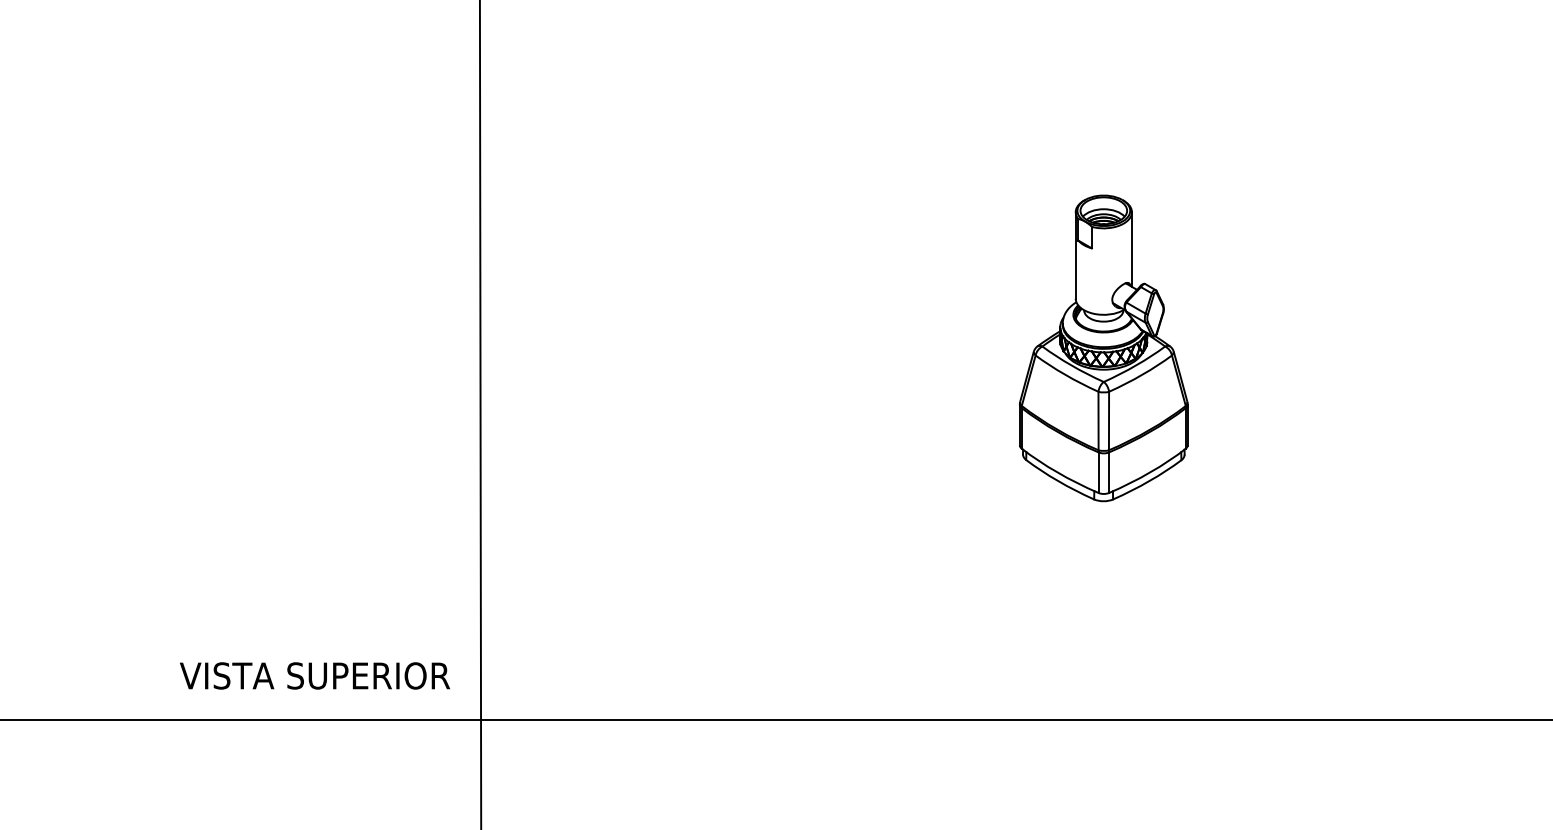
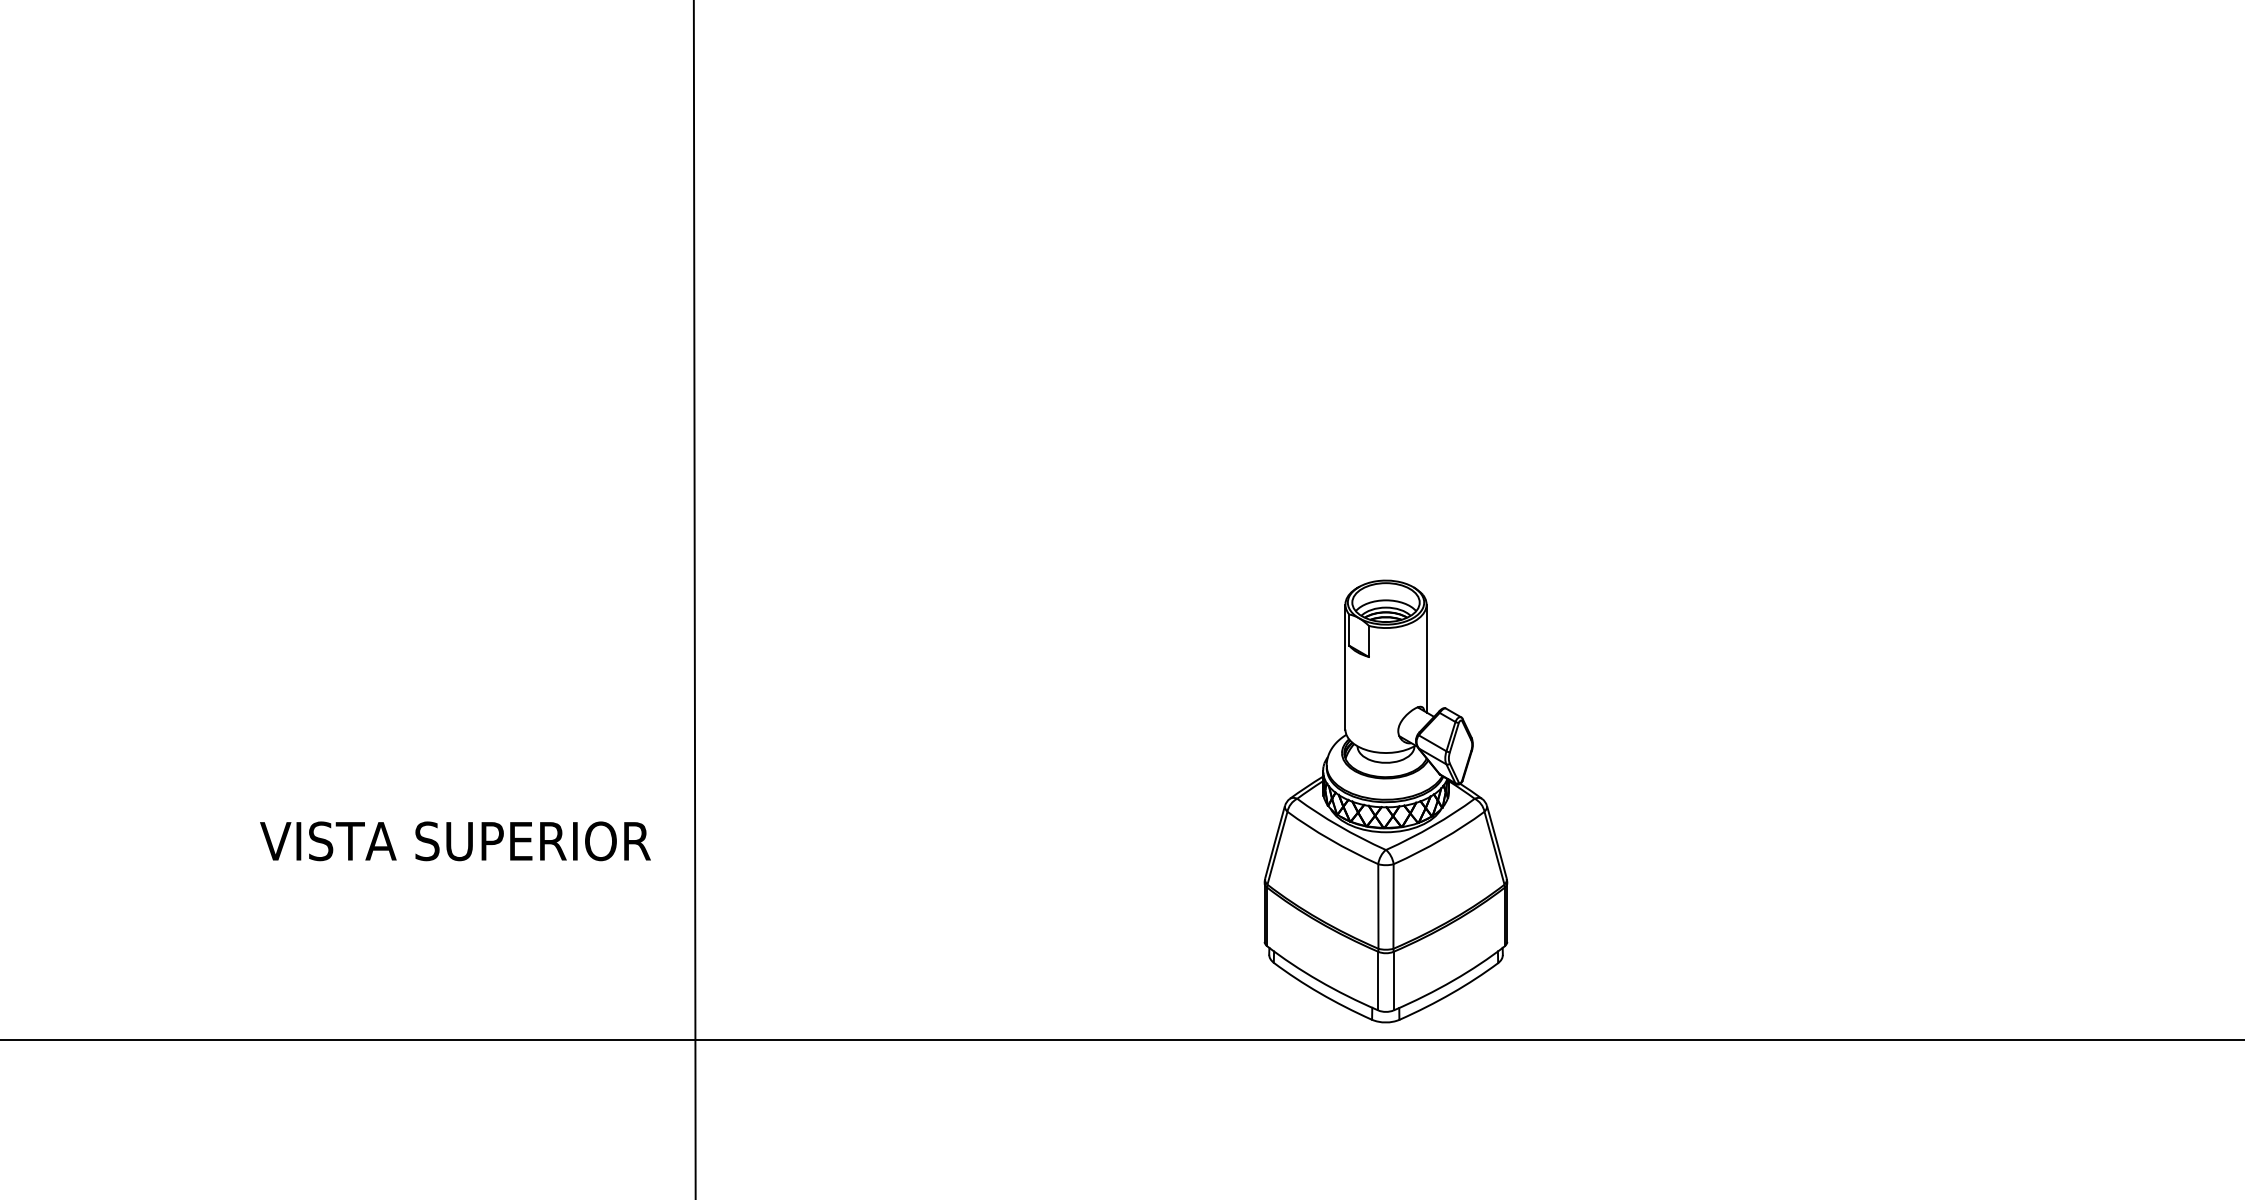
part: (1103, 348) -> (1385, 801), moved
text: (314, 675) -> (454, 840), moved

